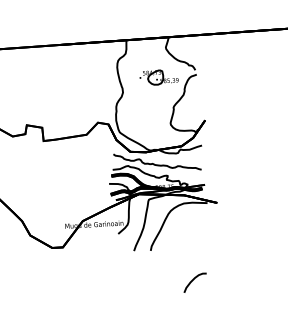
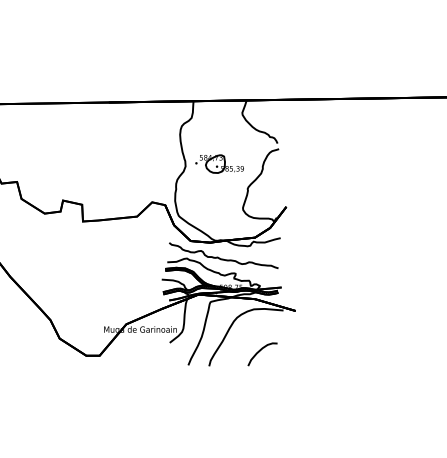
part: (158, 77) -> (219, 163), moved
curve: (193, 280) -> (260, 351), moved

